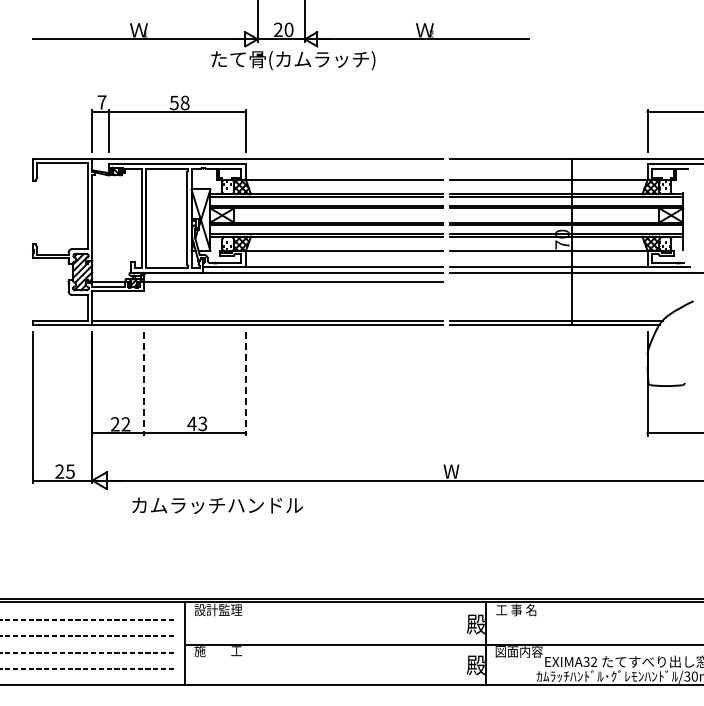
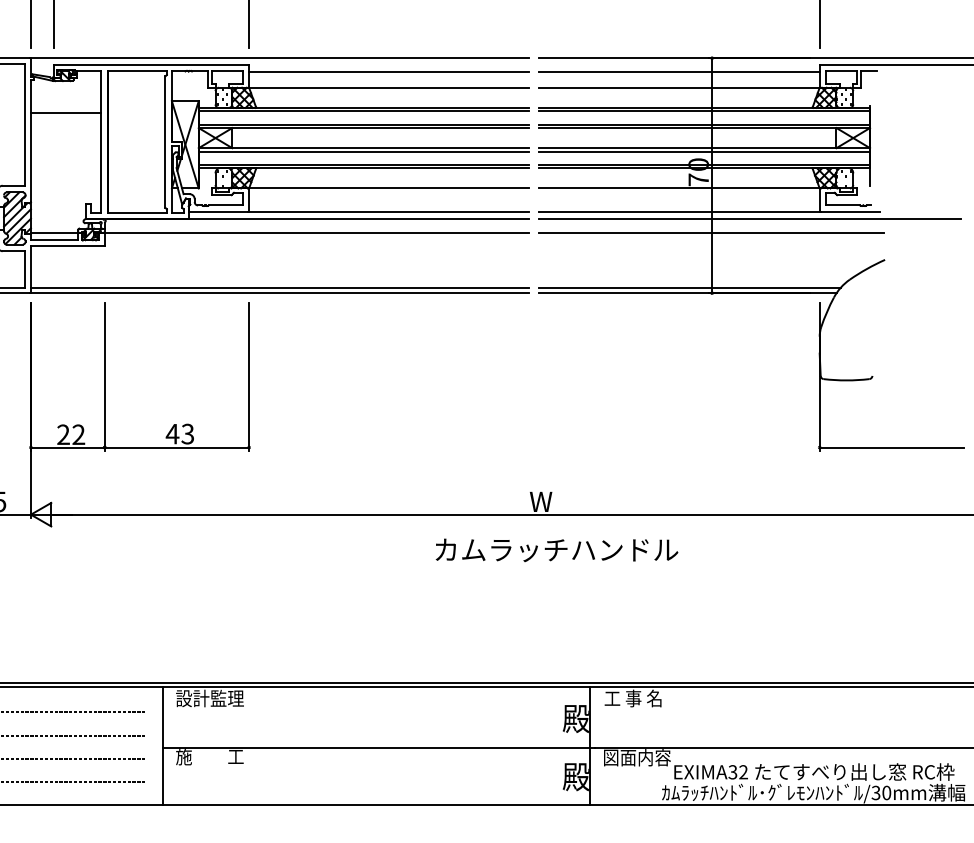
line: (344, 169) -> (389, 72), added
line: (548, 169) -> (678, 72), added
line: (116, 197) -> (65, 112), added
line: (571, 282) -> (711, 233), added
line: (144, 383) -> (105, 376), dashed -> solid
line: (245, 383) -> (248, 376), dashed -> solid
text: (217, 505) -> (556, 550), moved

